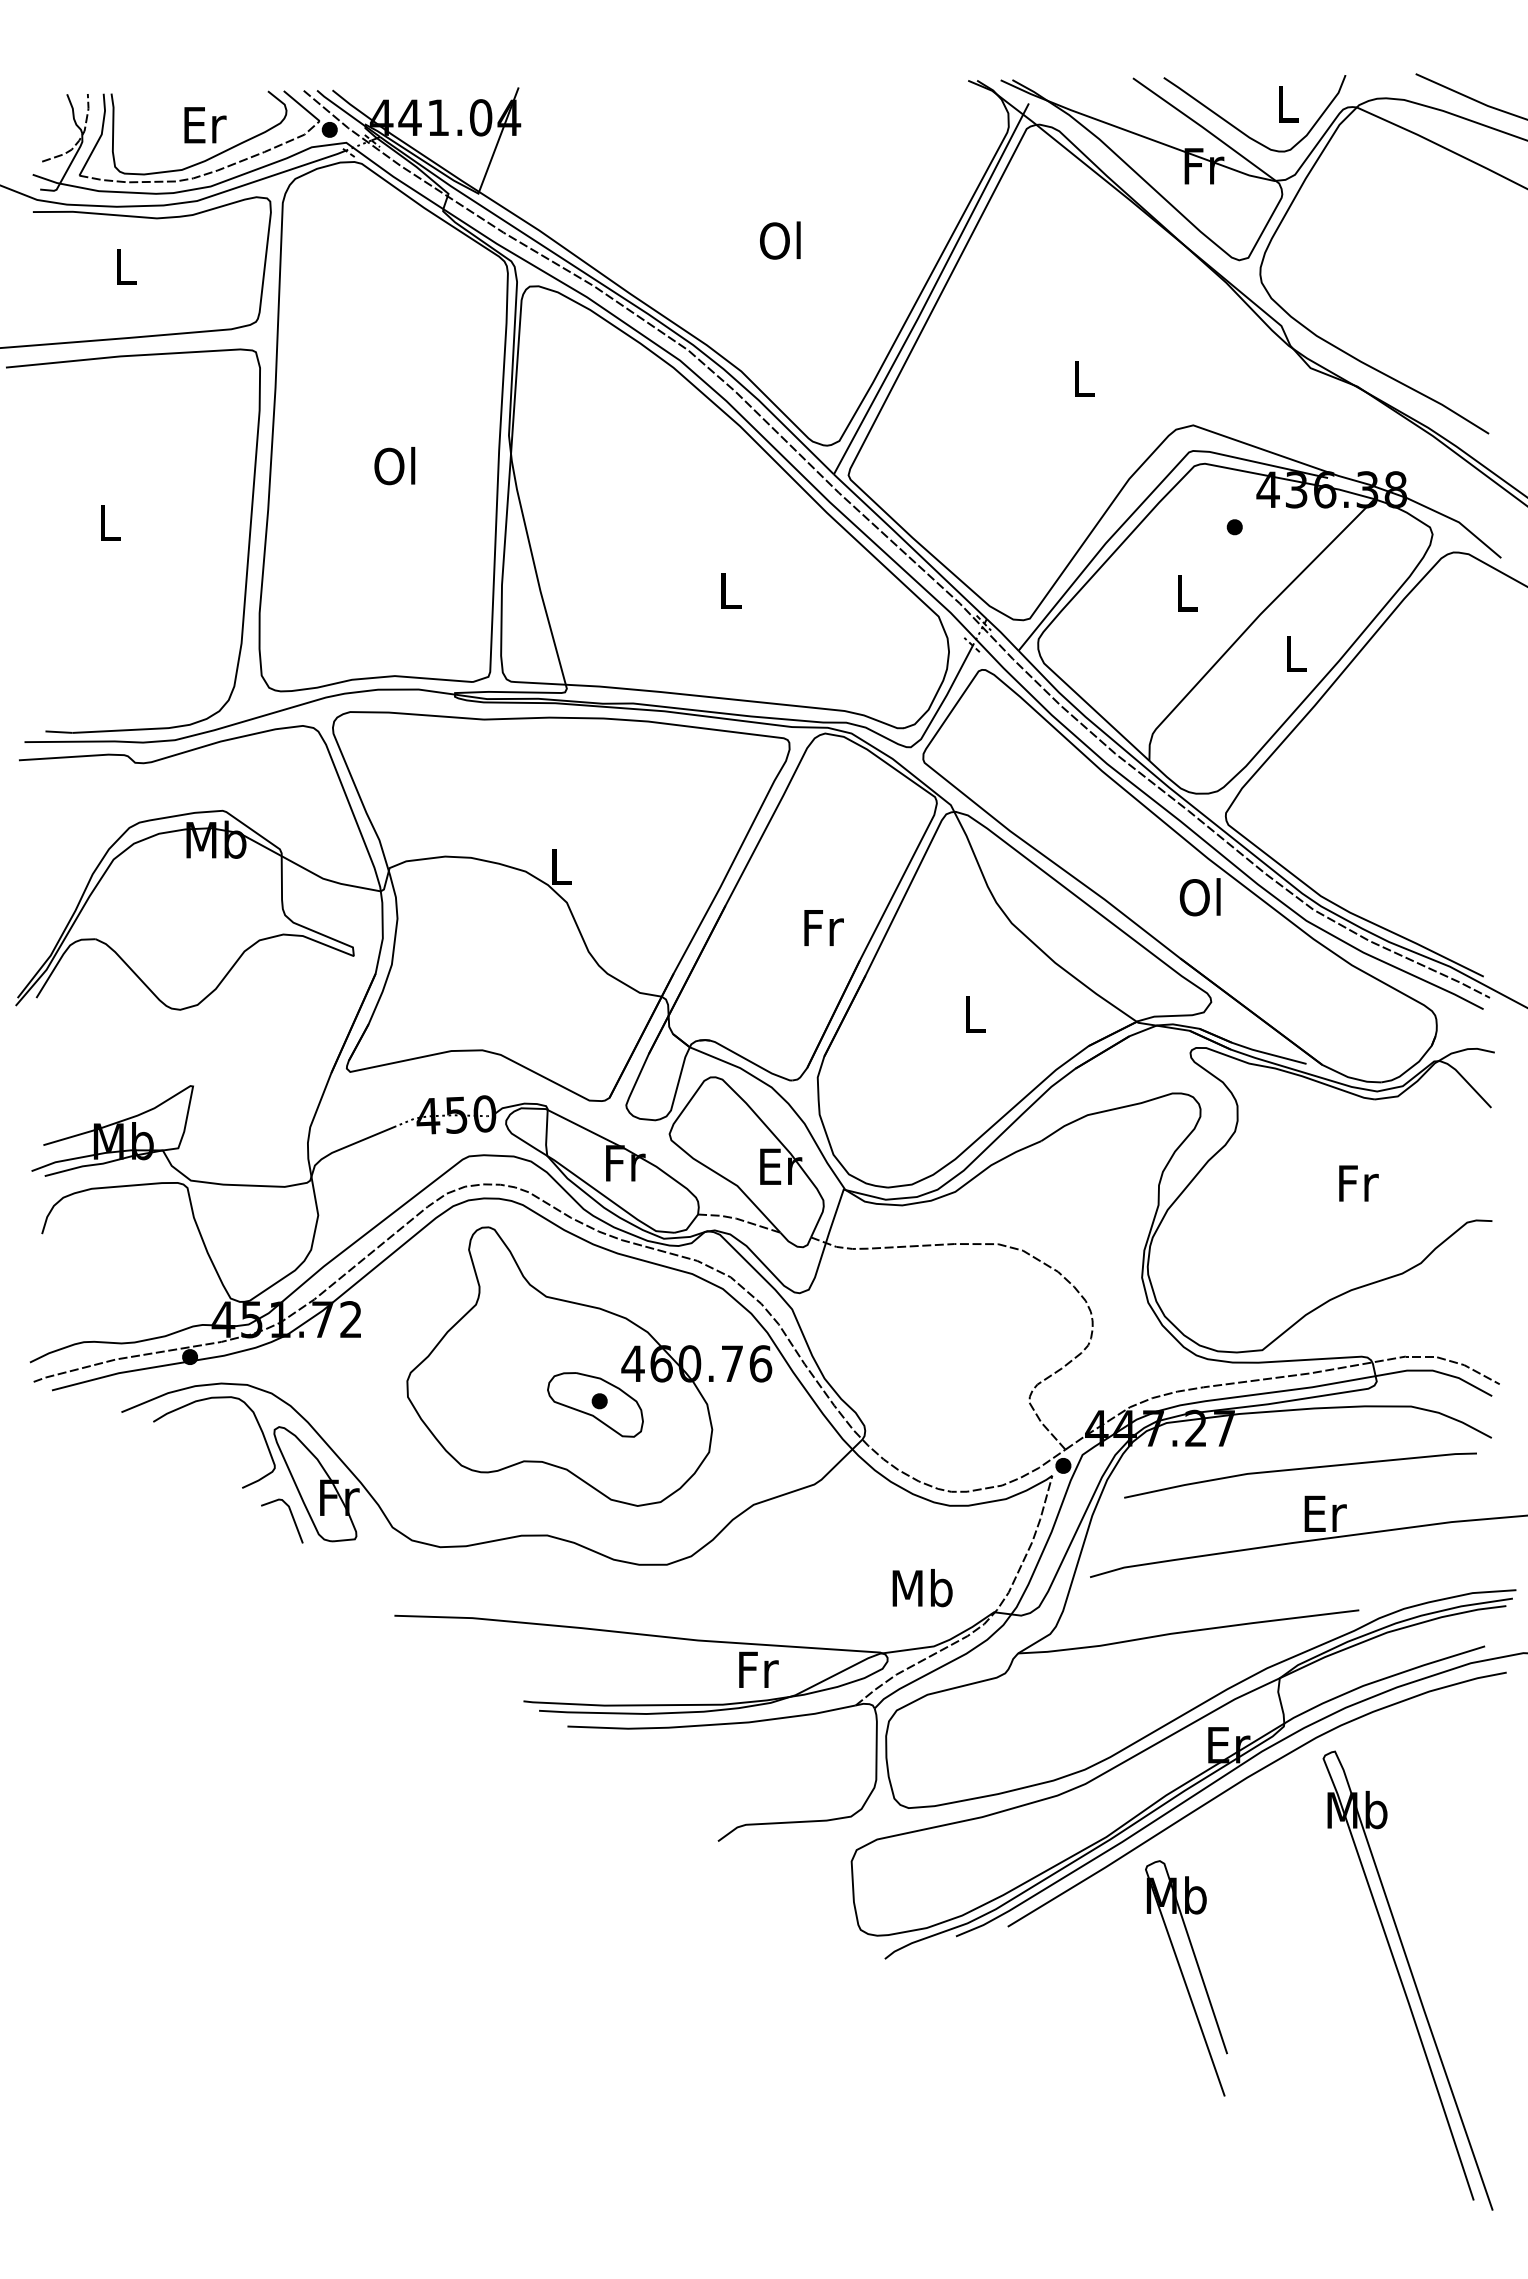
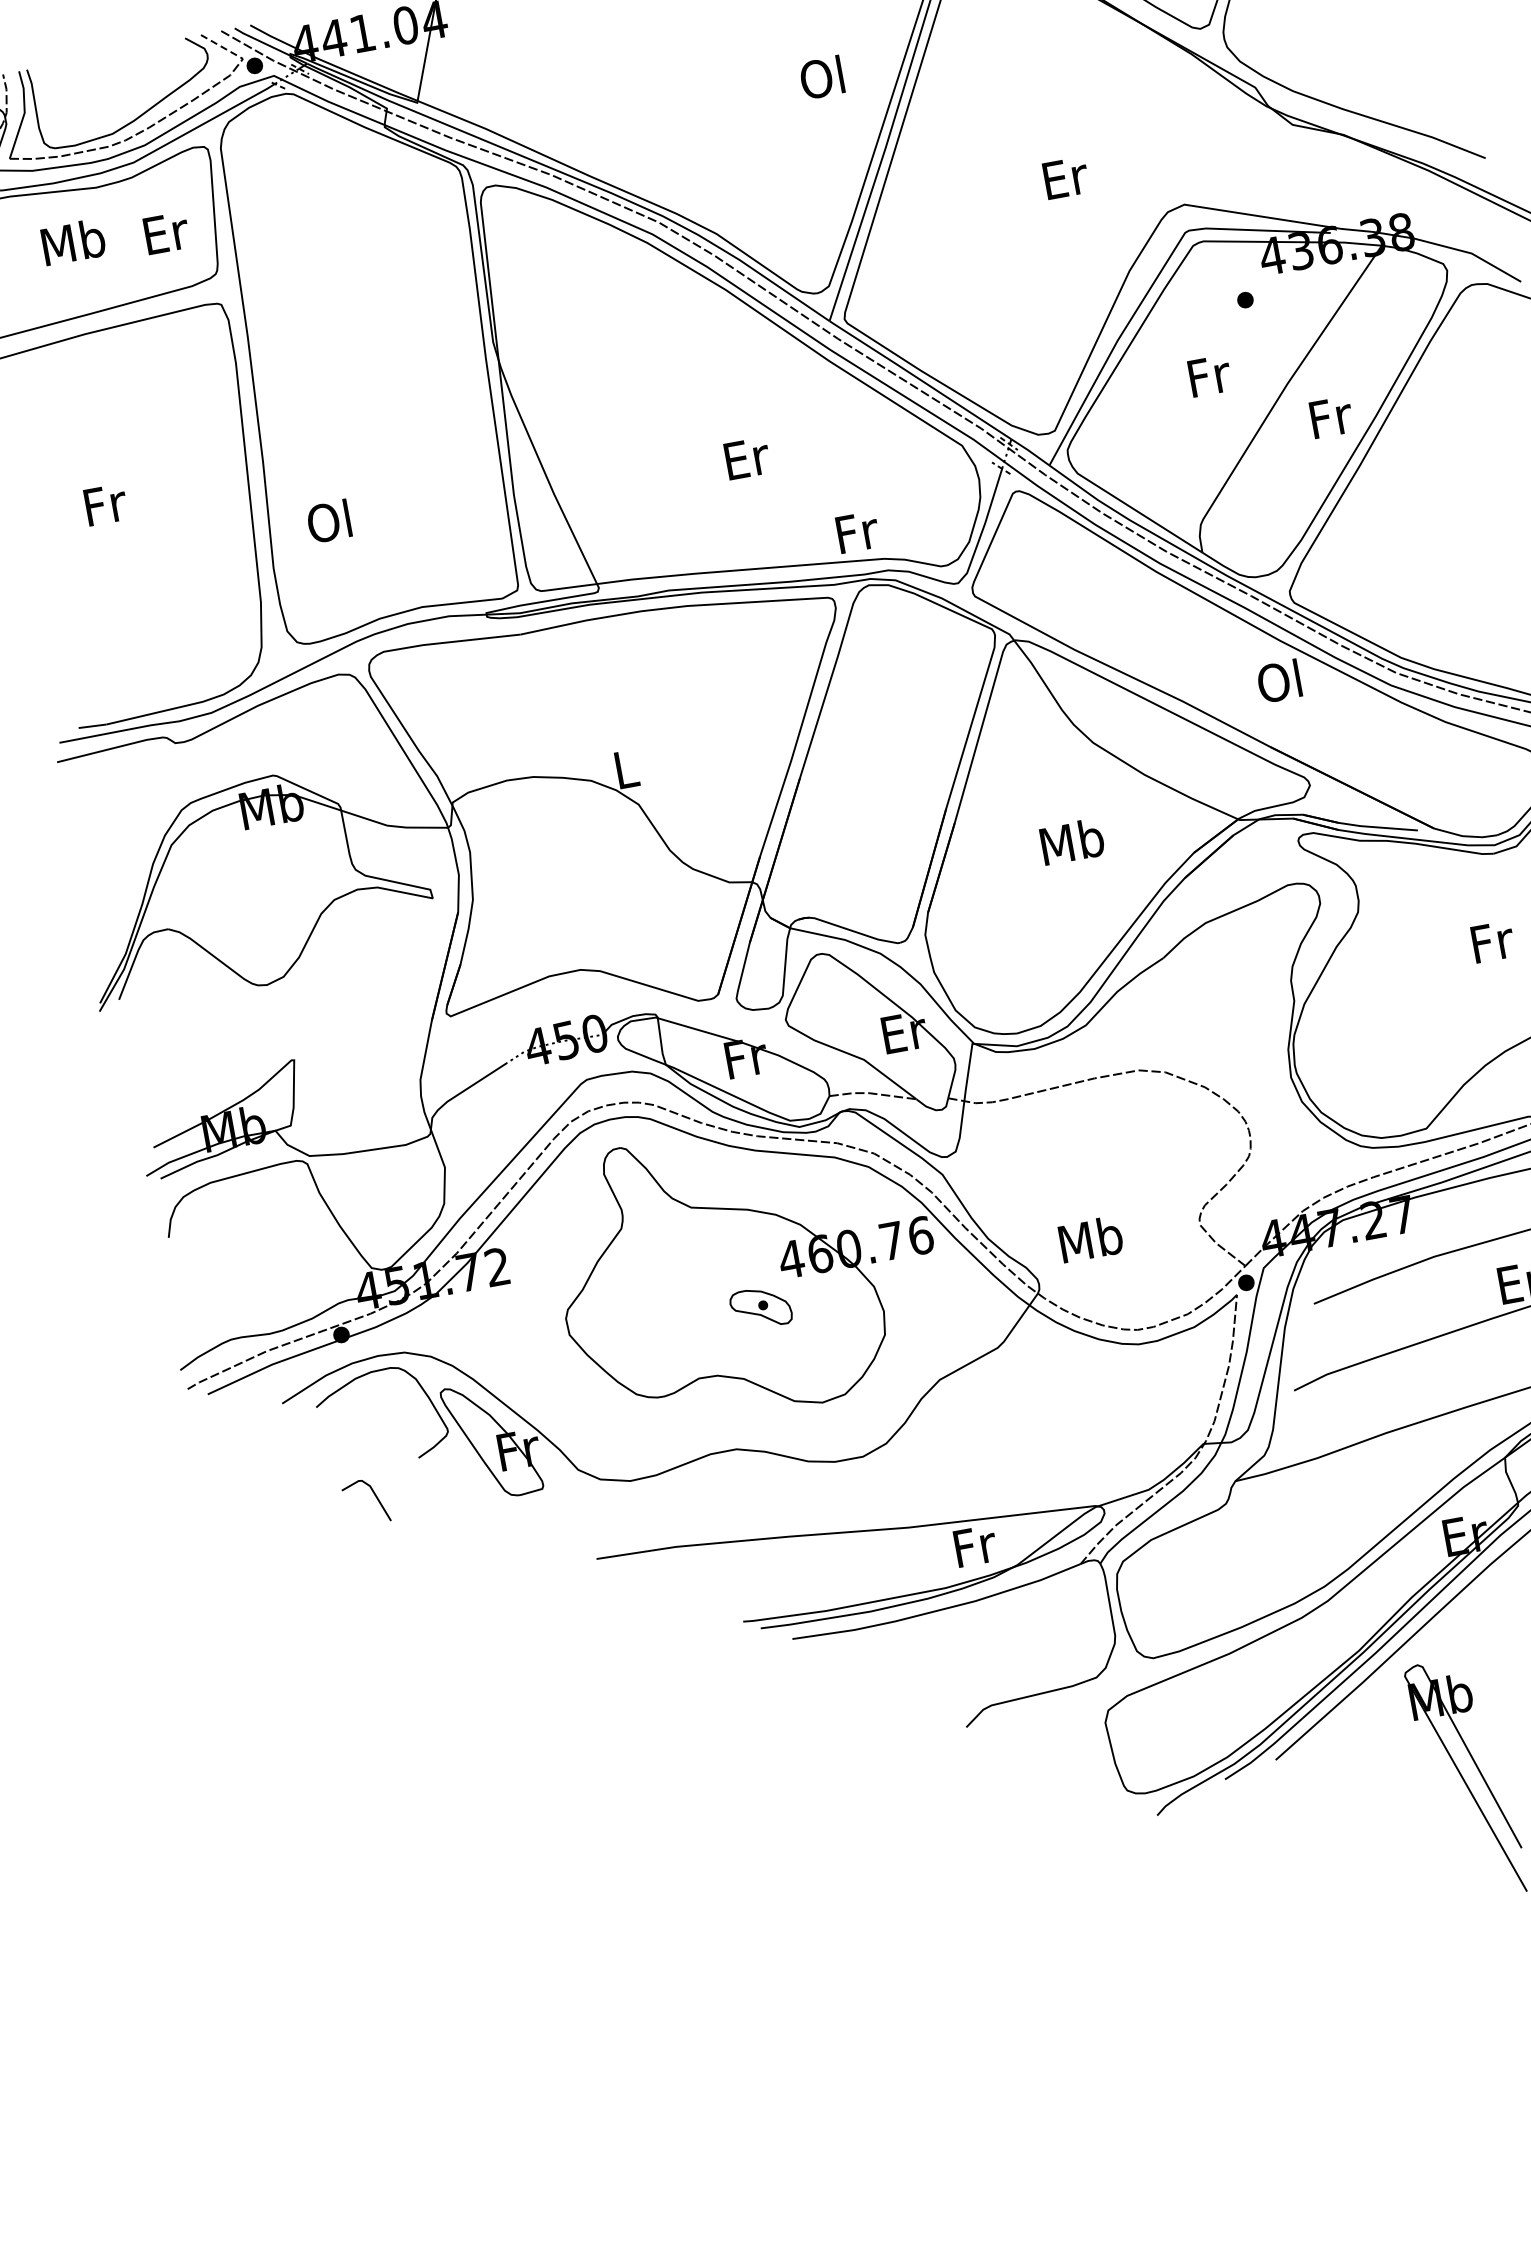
line: (302, 106) -> (222, 47), solid -> dashed
text: (205, 125) -> (166, 233), moved
text: (780, 240) -> (822, 77), moved
text: (125, 266) -> (73, 242), L -> Mb
text: (1085, 379) -> (1066, 178), L -> Er
text: (394, 466) -> (328, 522), moved
text: (110, 522) -> (105, 504), L -> Fr
text: (731, 591) -> (747, 458), L -> Er
text: (1187, 593) -> (1209, 376), L -> Fr
text: (1296, 654) -> (1331, 417), L -> Fr
text: (823, 927) -> (857, 531), moved
text: (974, 1014) -> (1072, 842), L -> Mb
part: (595, 1404) -> (760, 1307), size x0.6
line: (291, 1516) -> (374, 1495), moved
text: (922, 1588) -> (1090, 1239), moved

